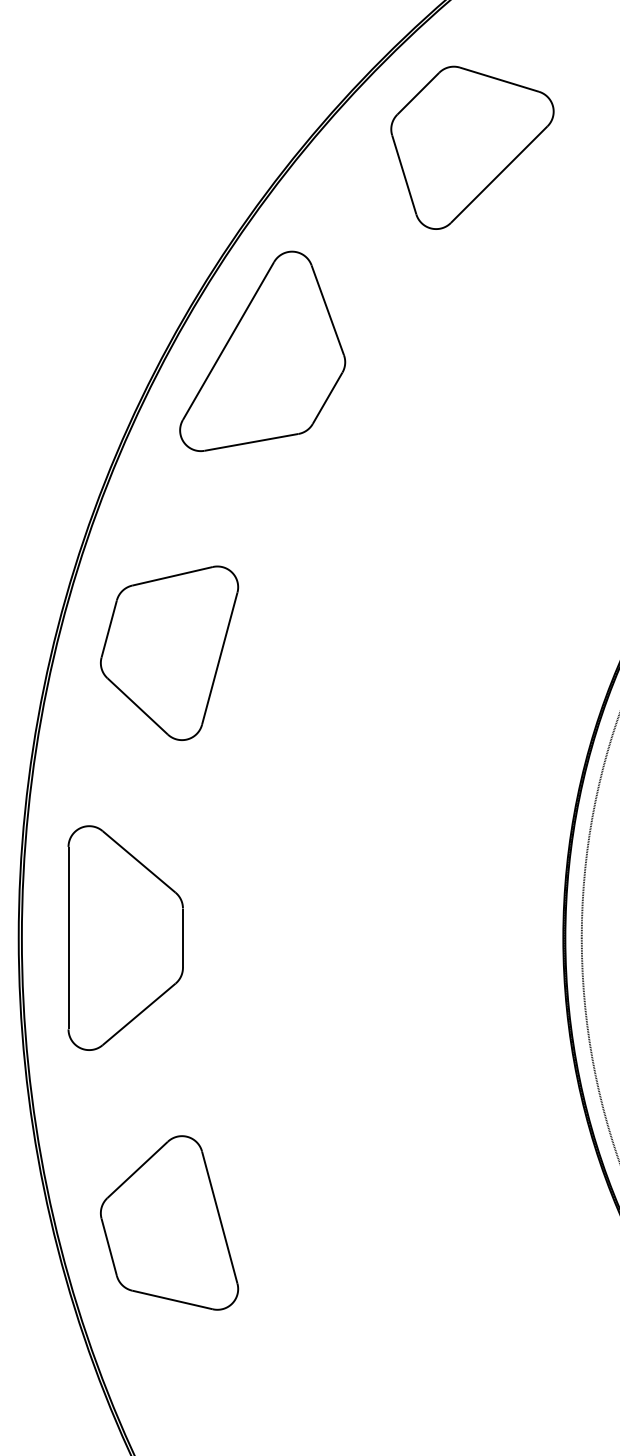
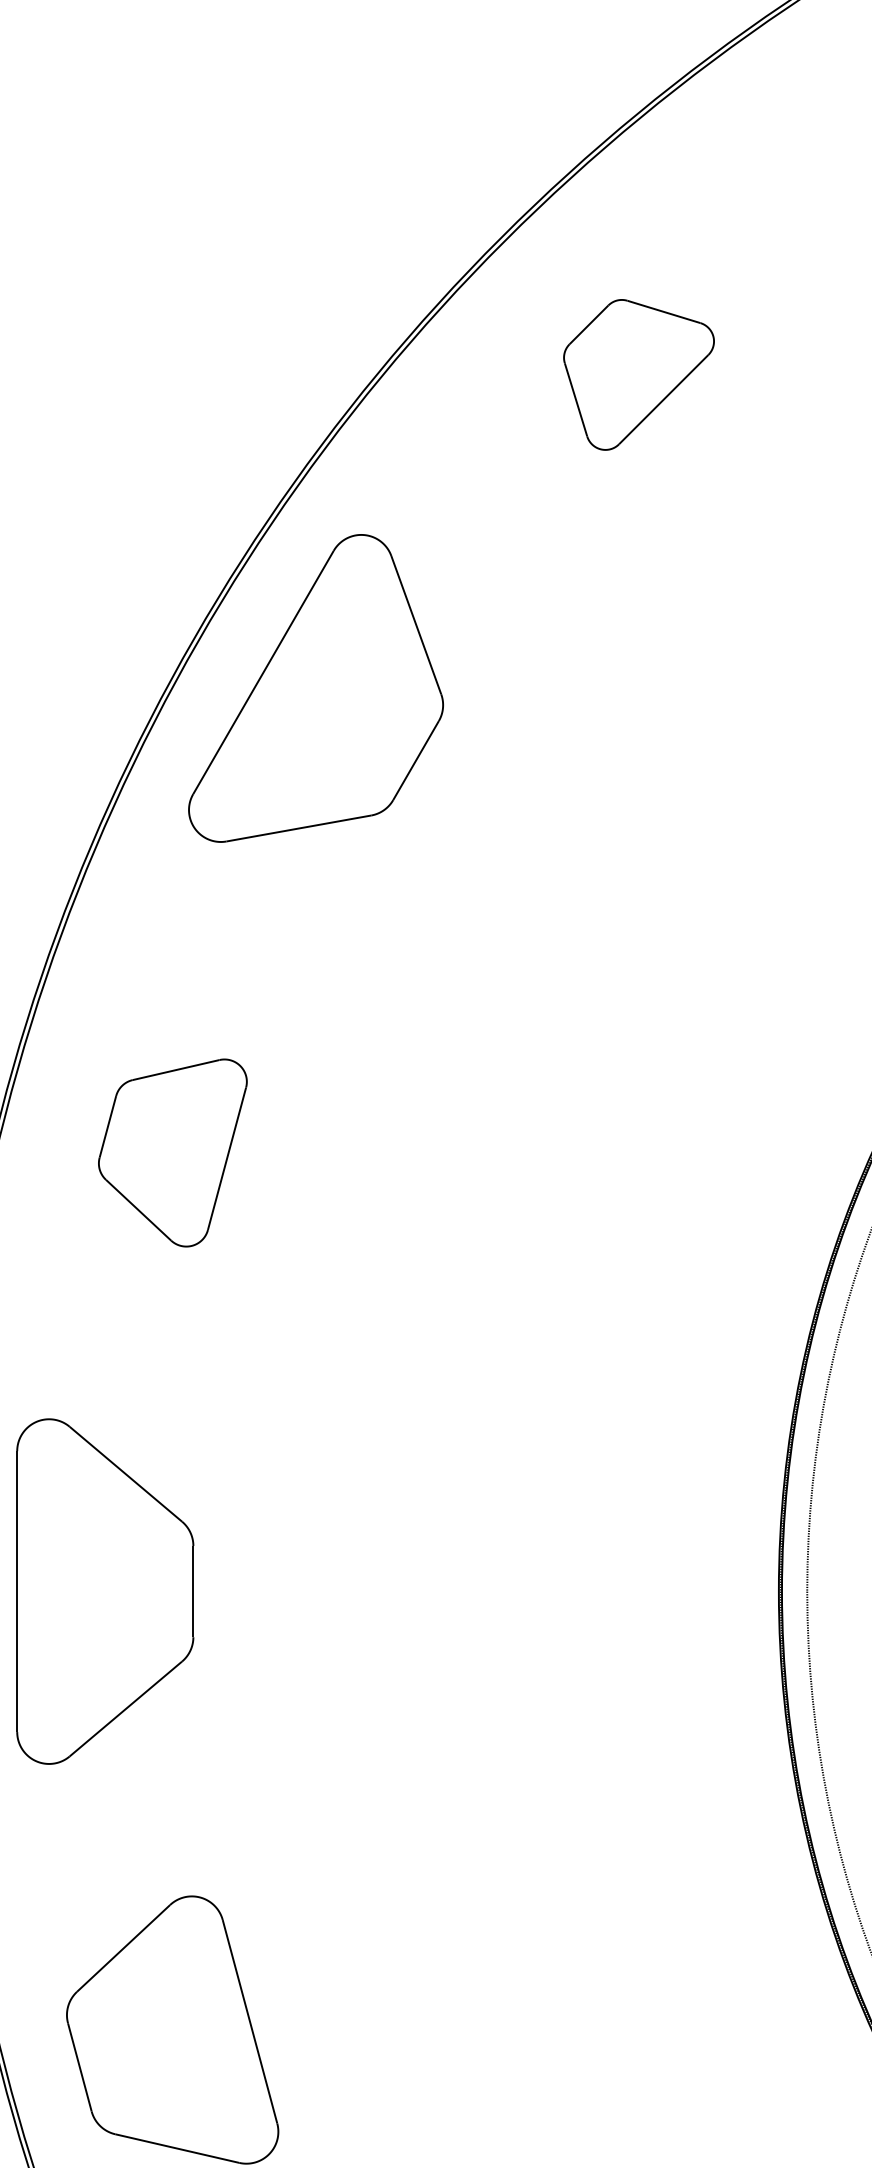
part: (472, 147) -> (639, 374), size x0.6
part: (169, 652) -> (172, 1151), size x0.7

